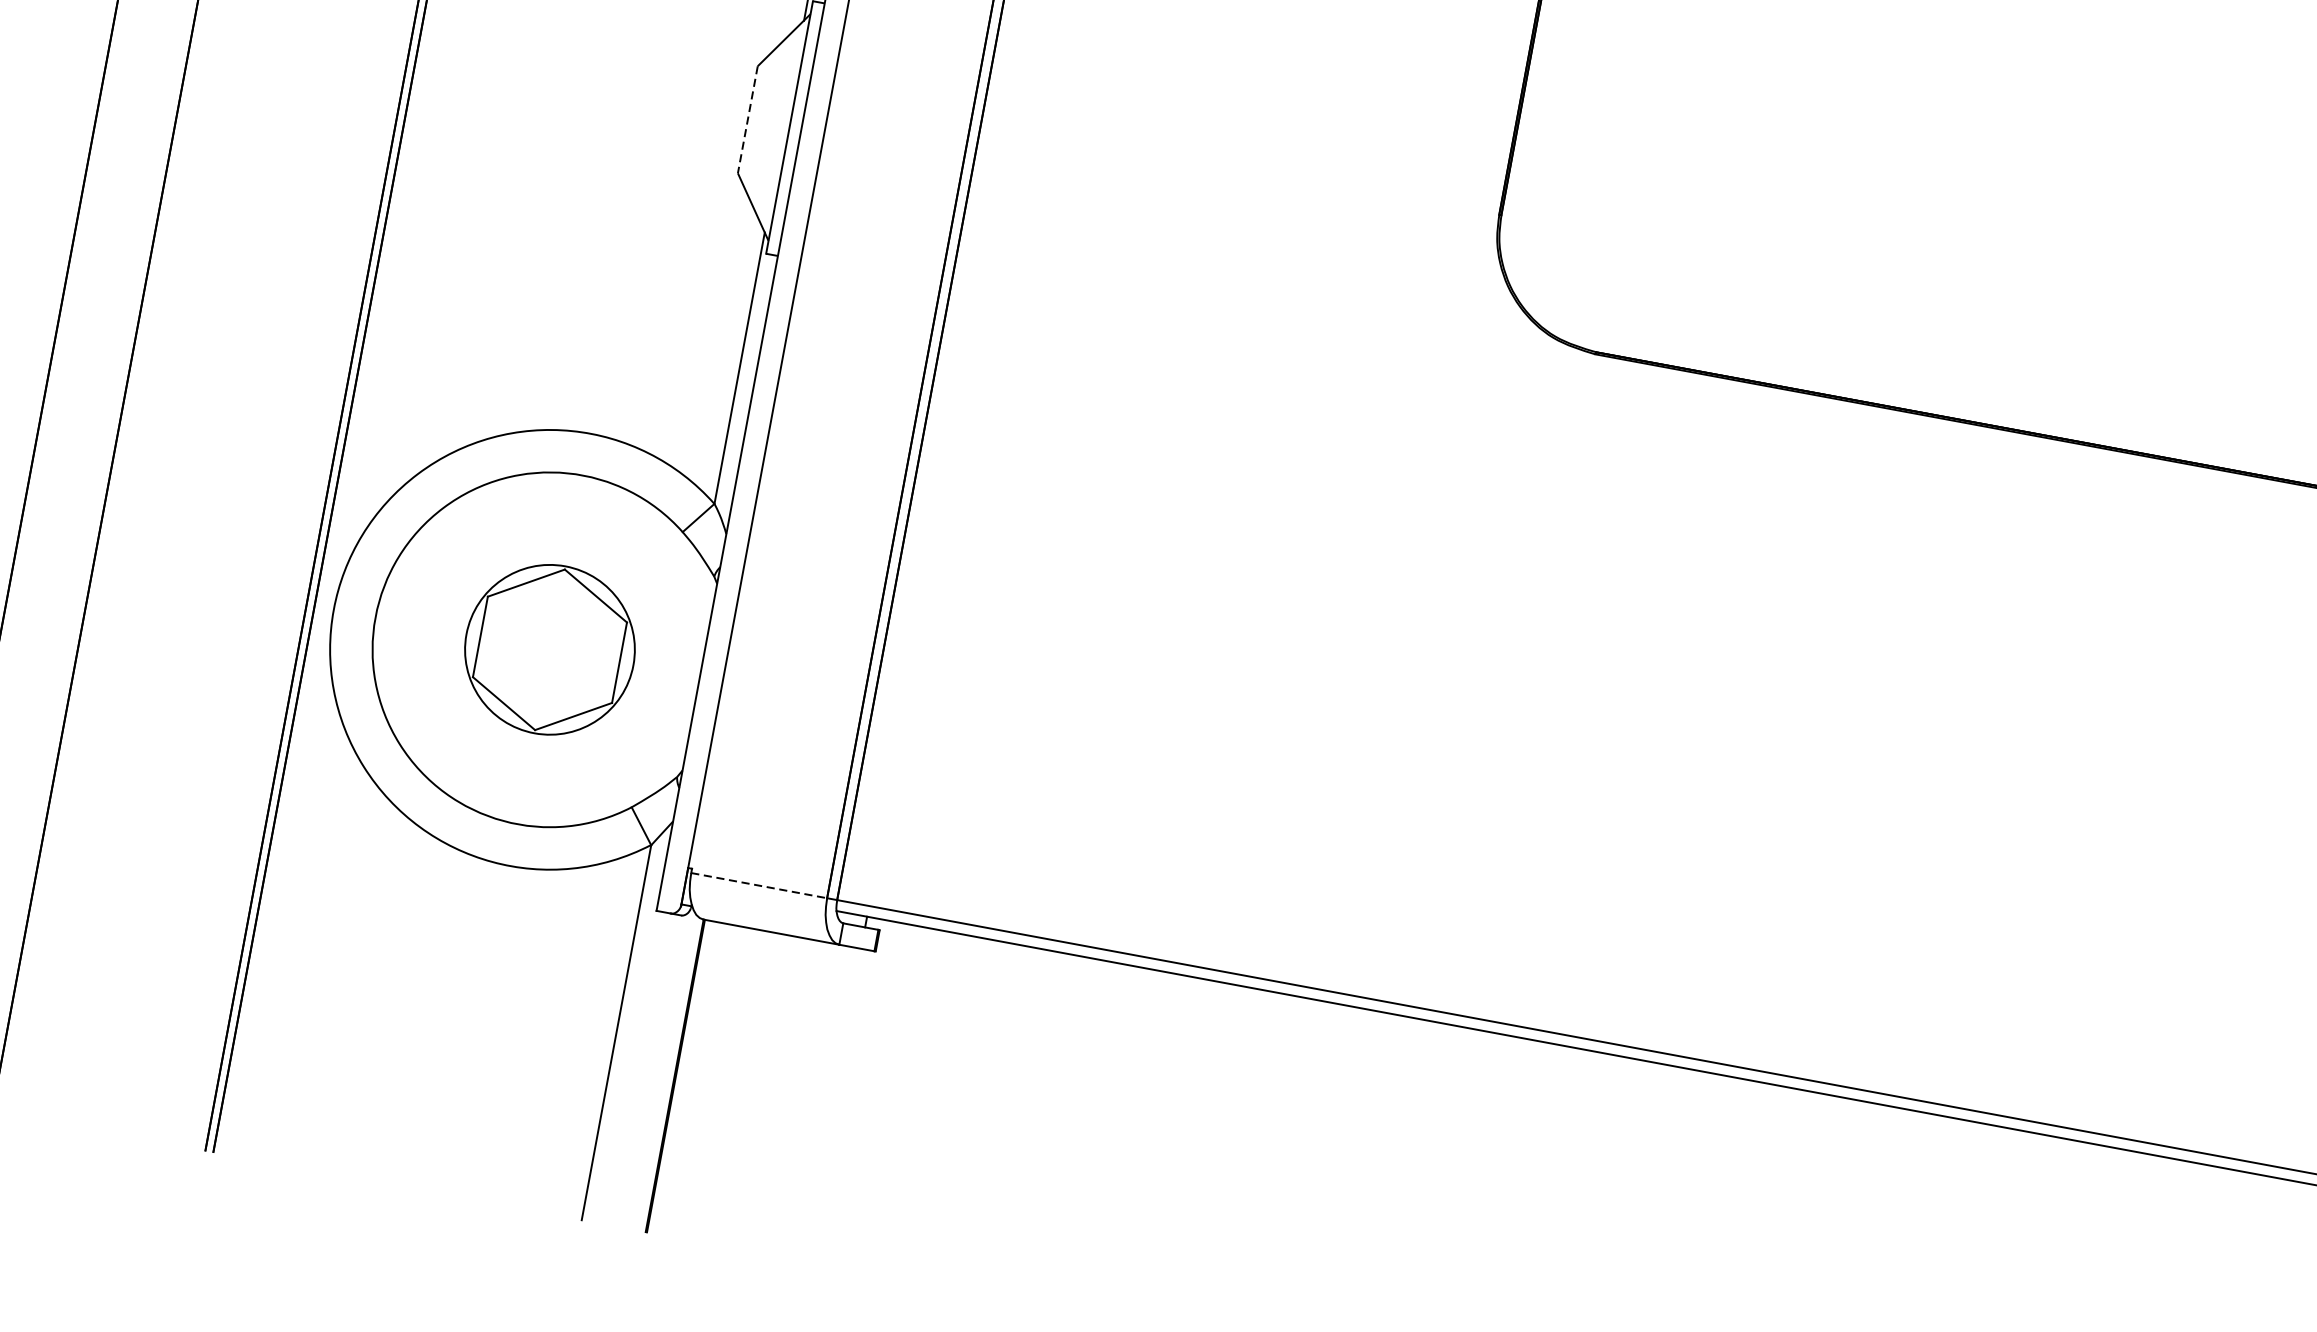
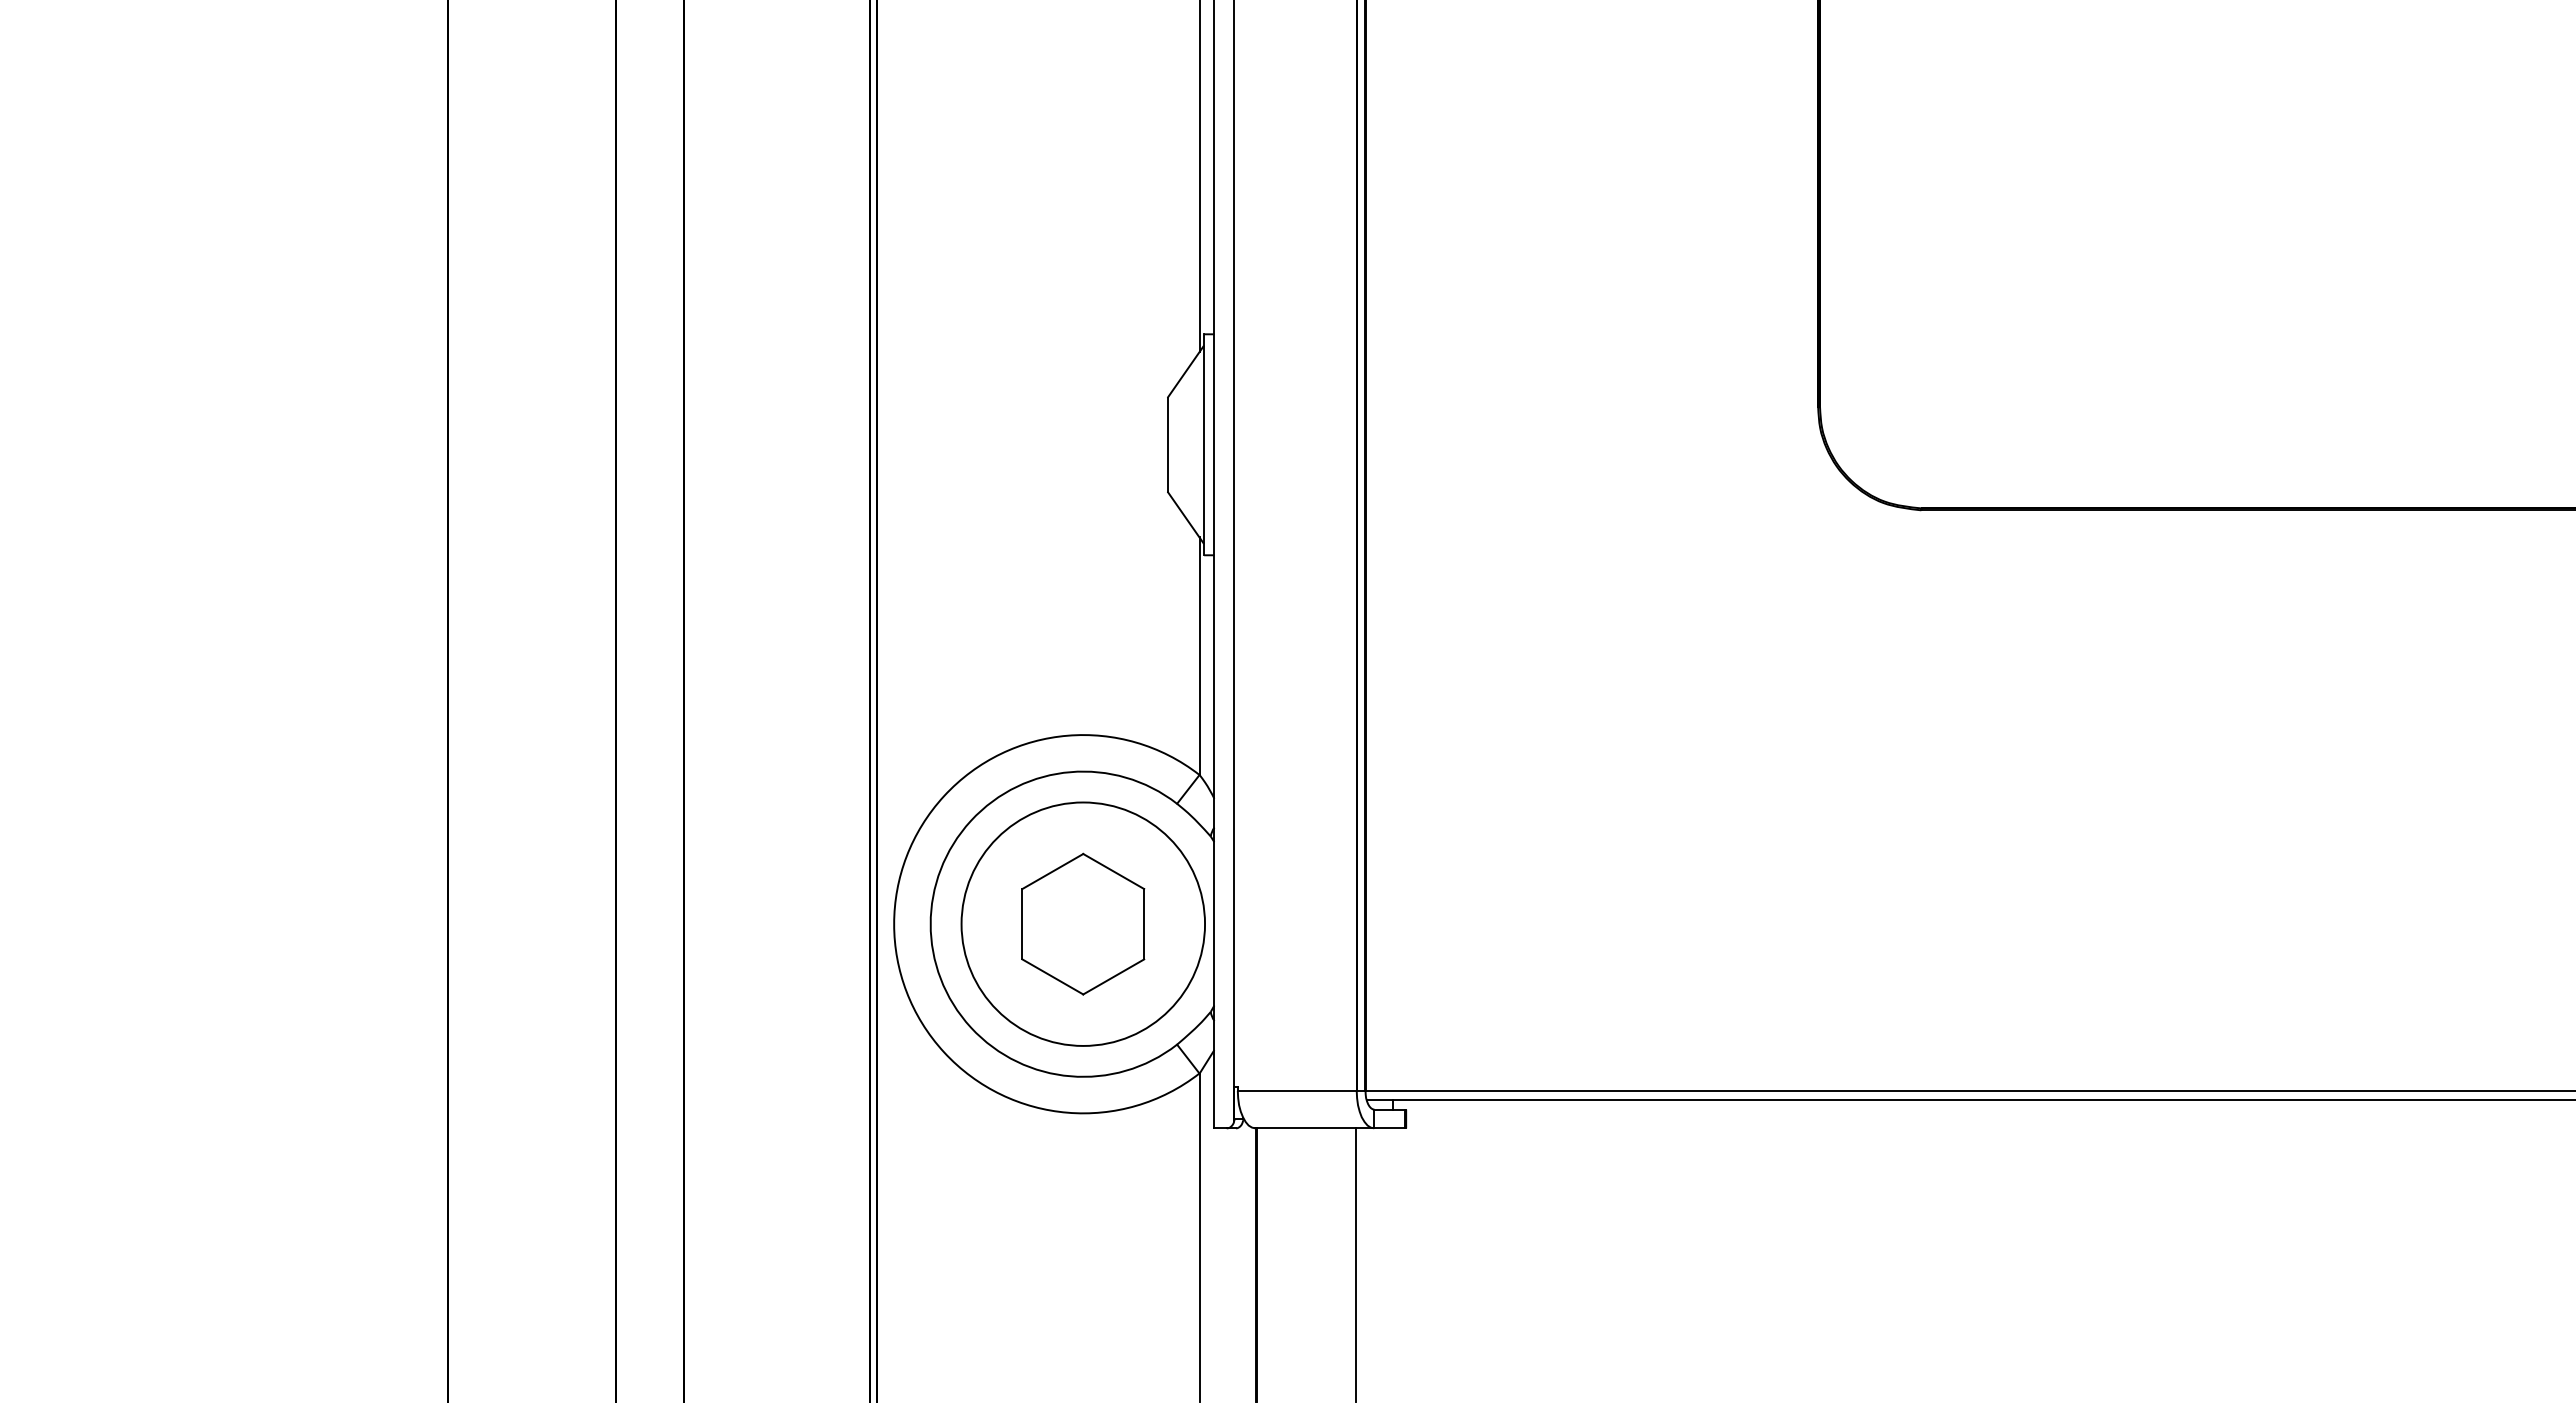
line: (747, 119) -> (1167, 444), dashed -> solid
circle: (550, 649) -> (1083, 923), size x1.67
line: (759, 885) -> (1297, 1090), dashed -> solid
line: (790, 1096) -> (1356, 1264), added

